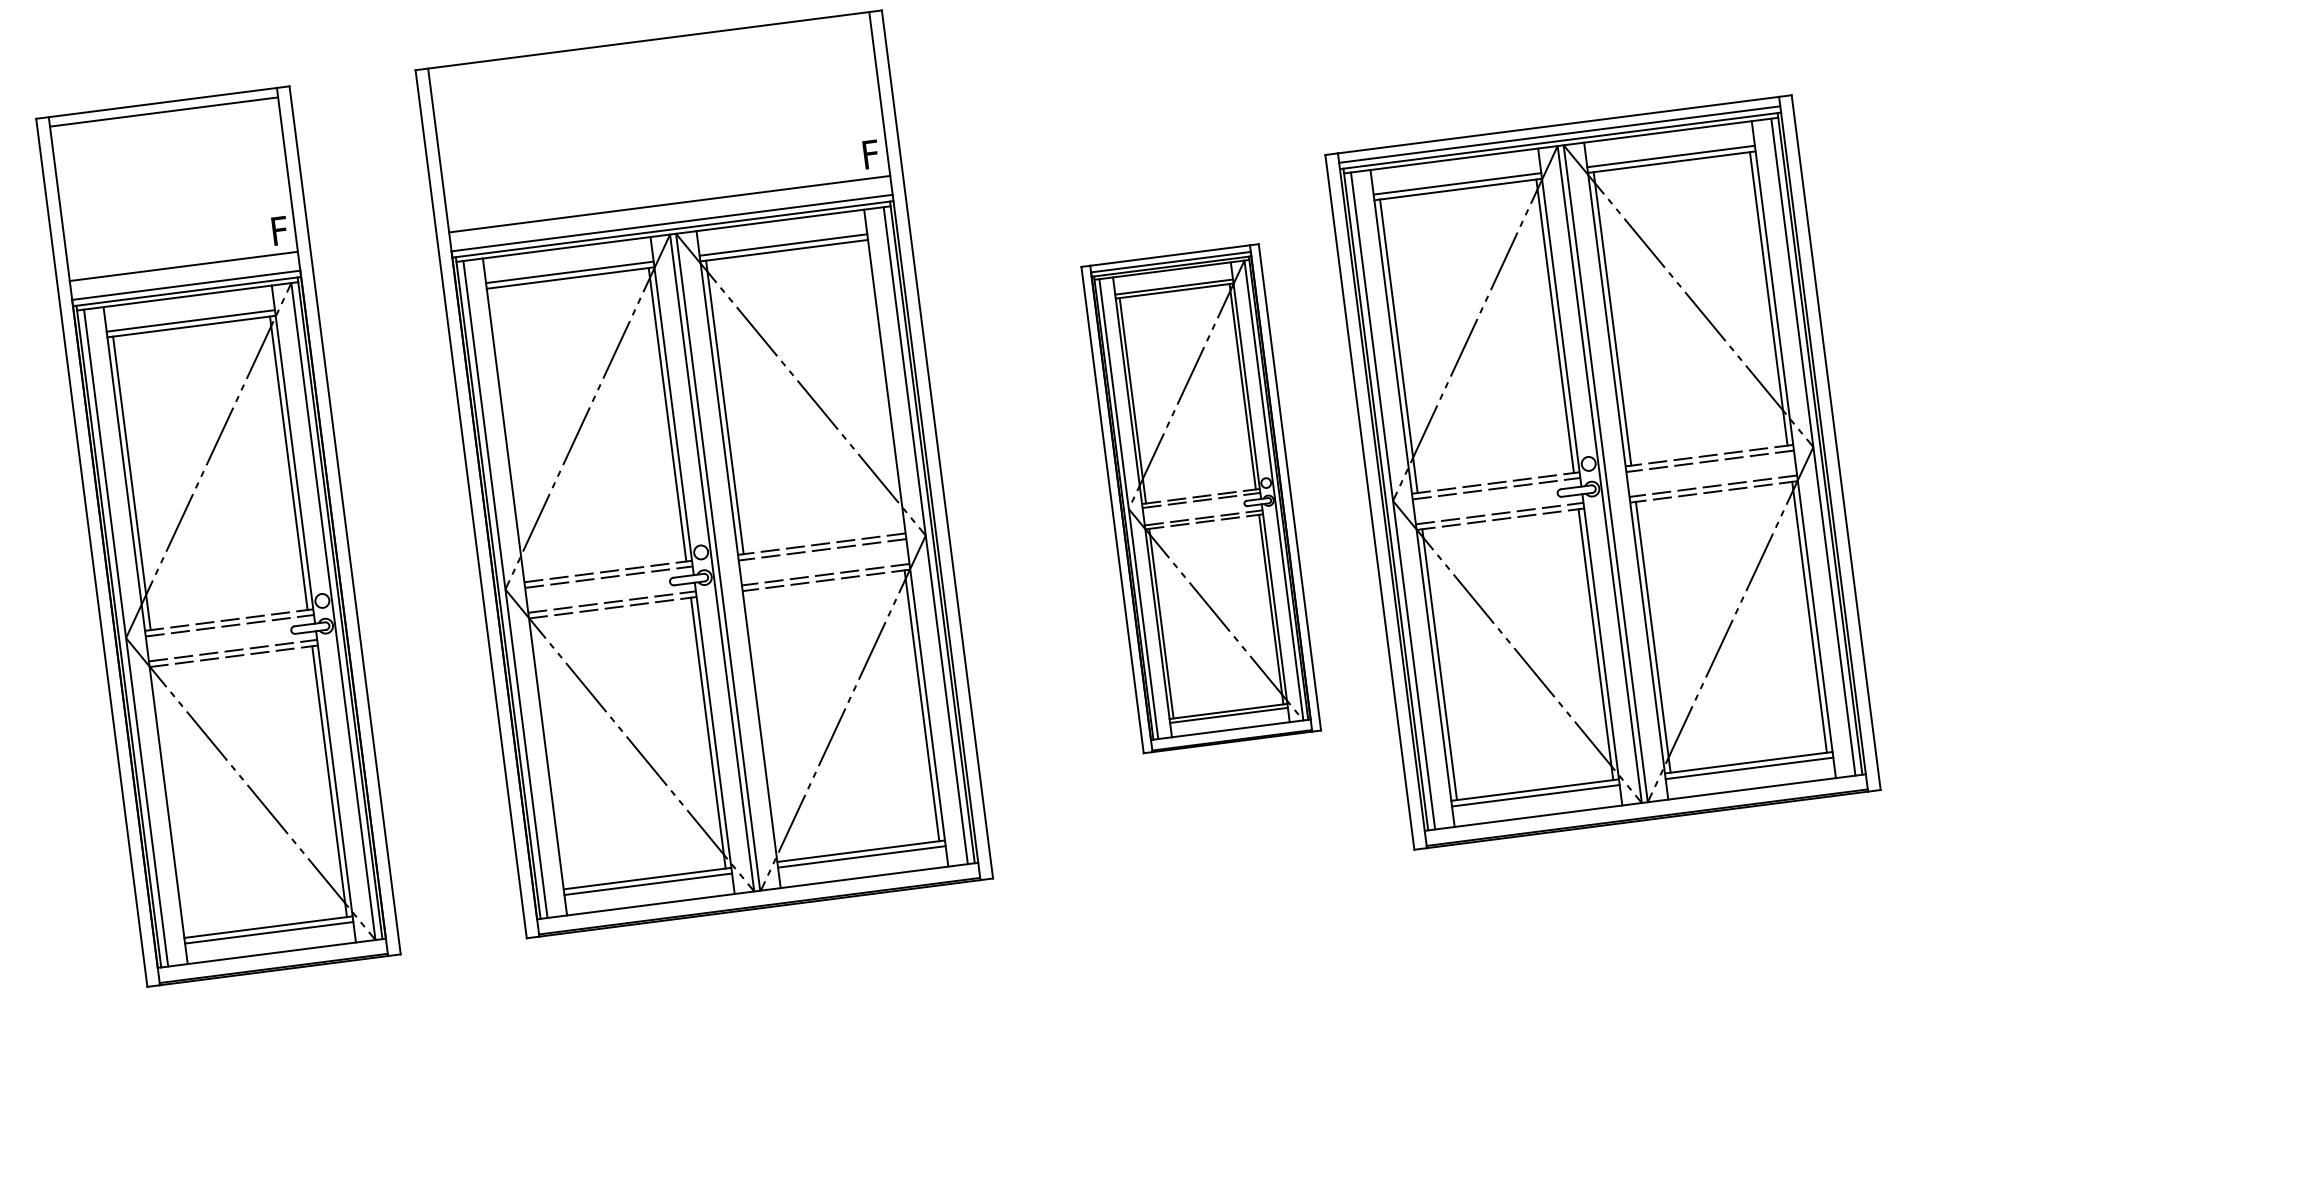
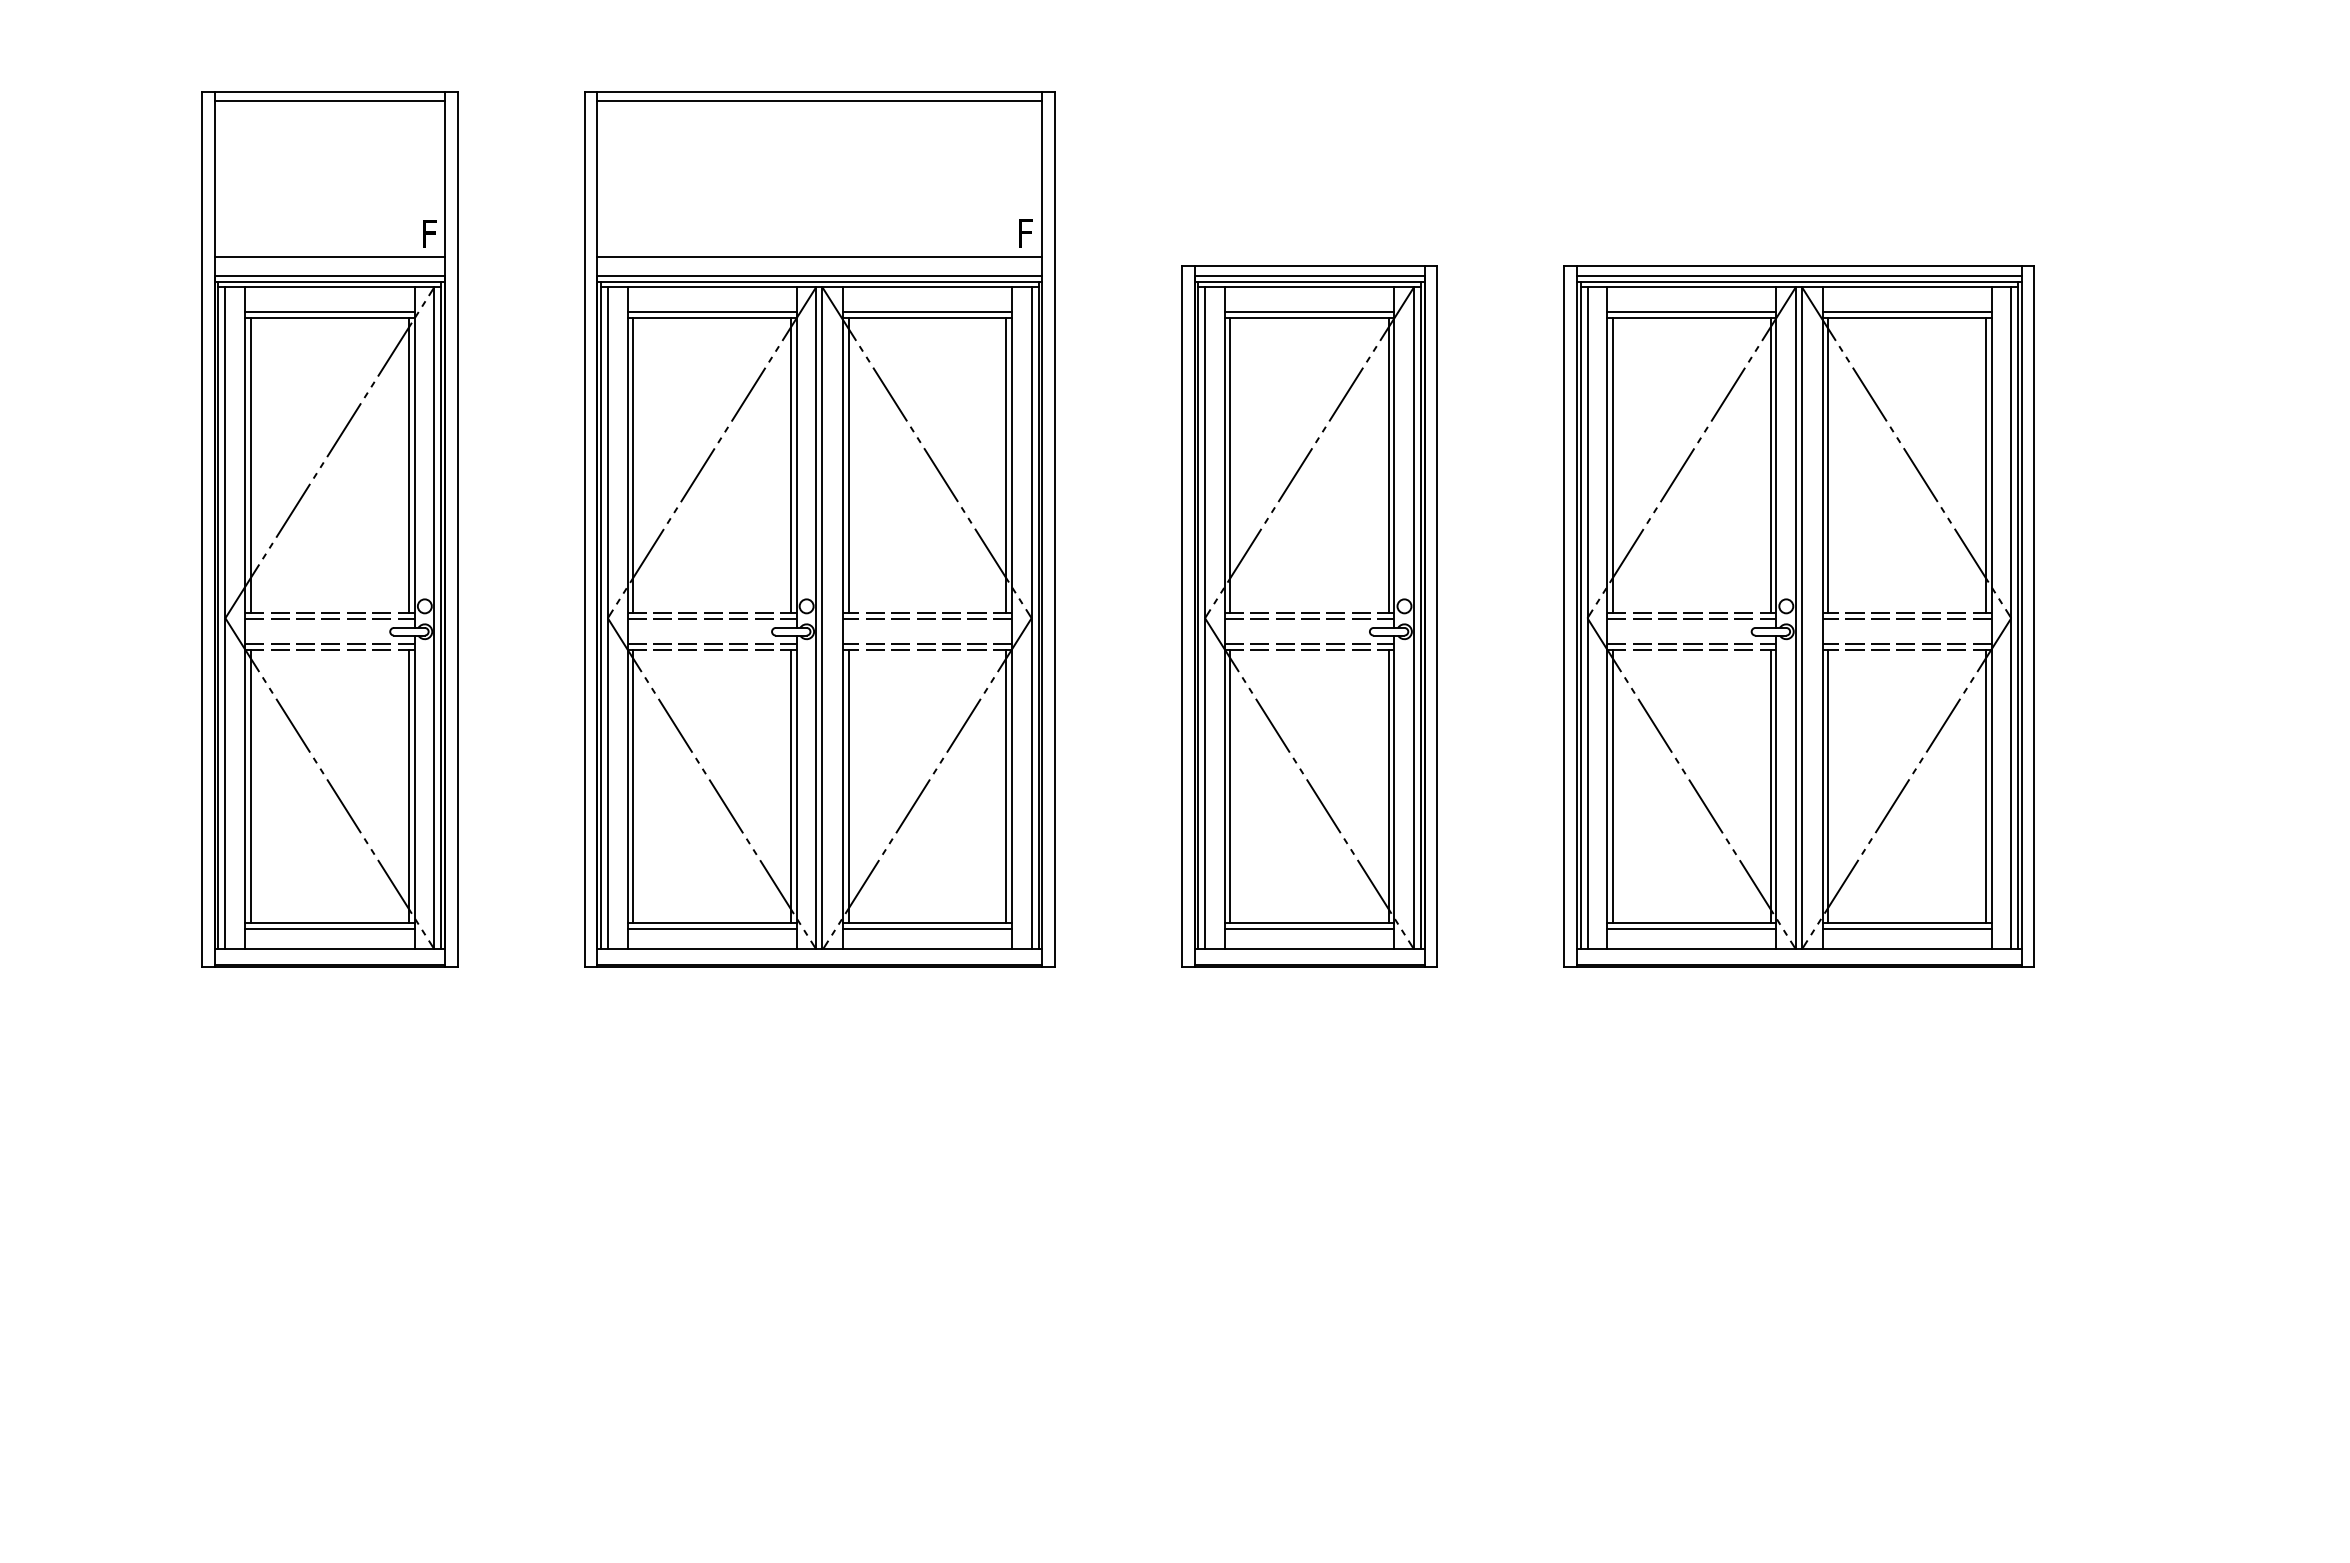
line: (649, 50) -> (819, 101), added
line: (881, 387) -> (1006, 465), added
line: (511, 434) -> (633, 465), added
part: (1602, 472) -> (1798, 616), moved
part: (1201, 498) -> (1309, 616), size x1.43
line: (765, 725) -> (848, 786), added
line: (552, 753) -> (633, 786), added
line: (172, 801) -> (250, 786), added

